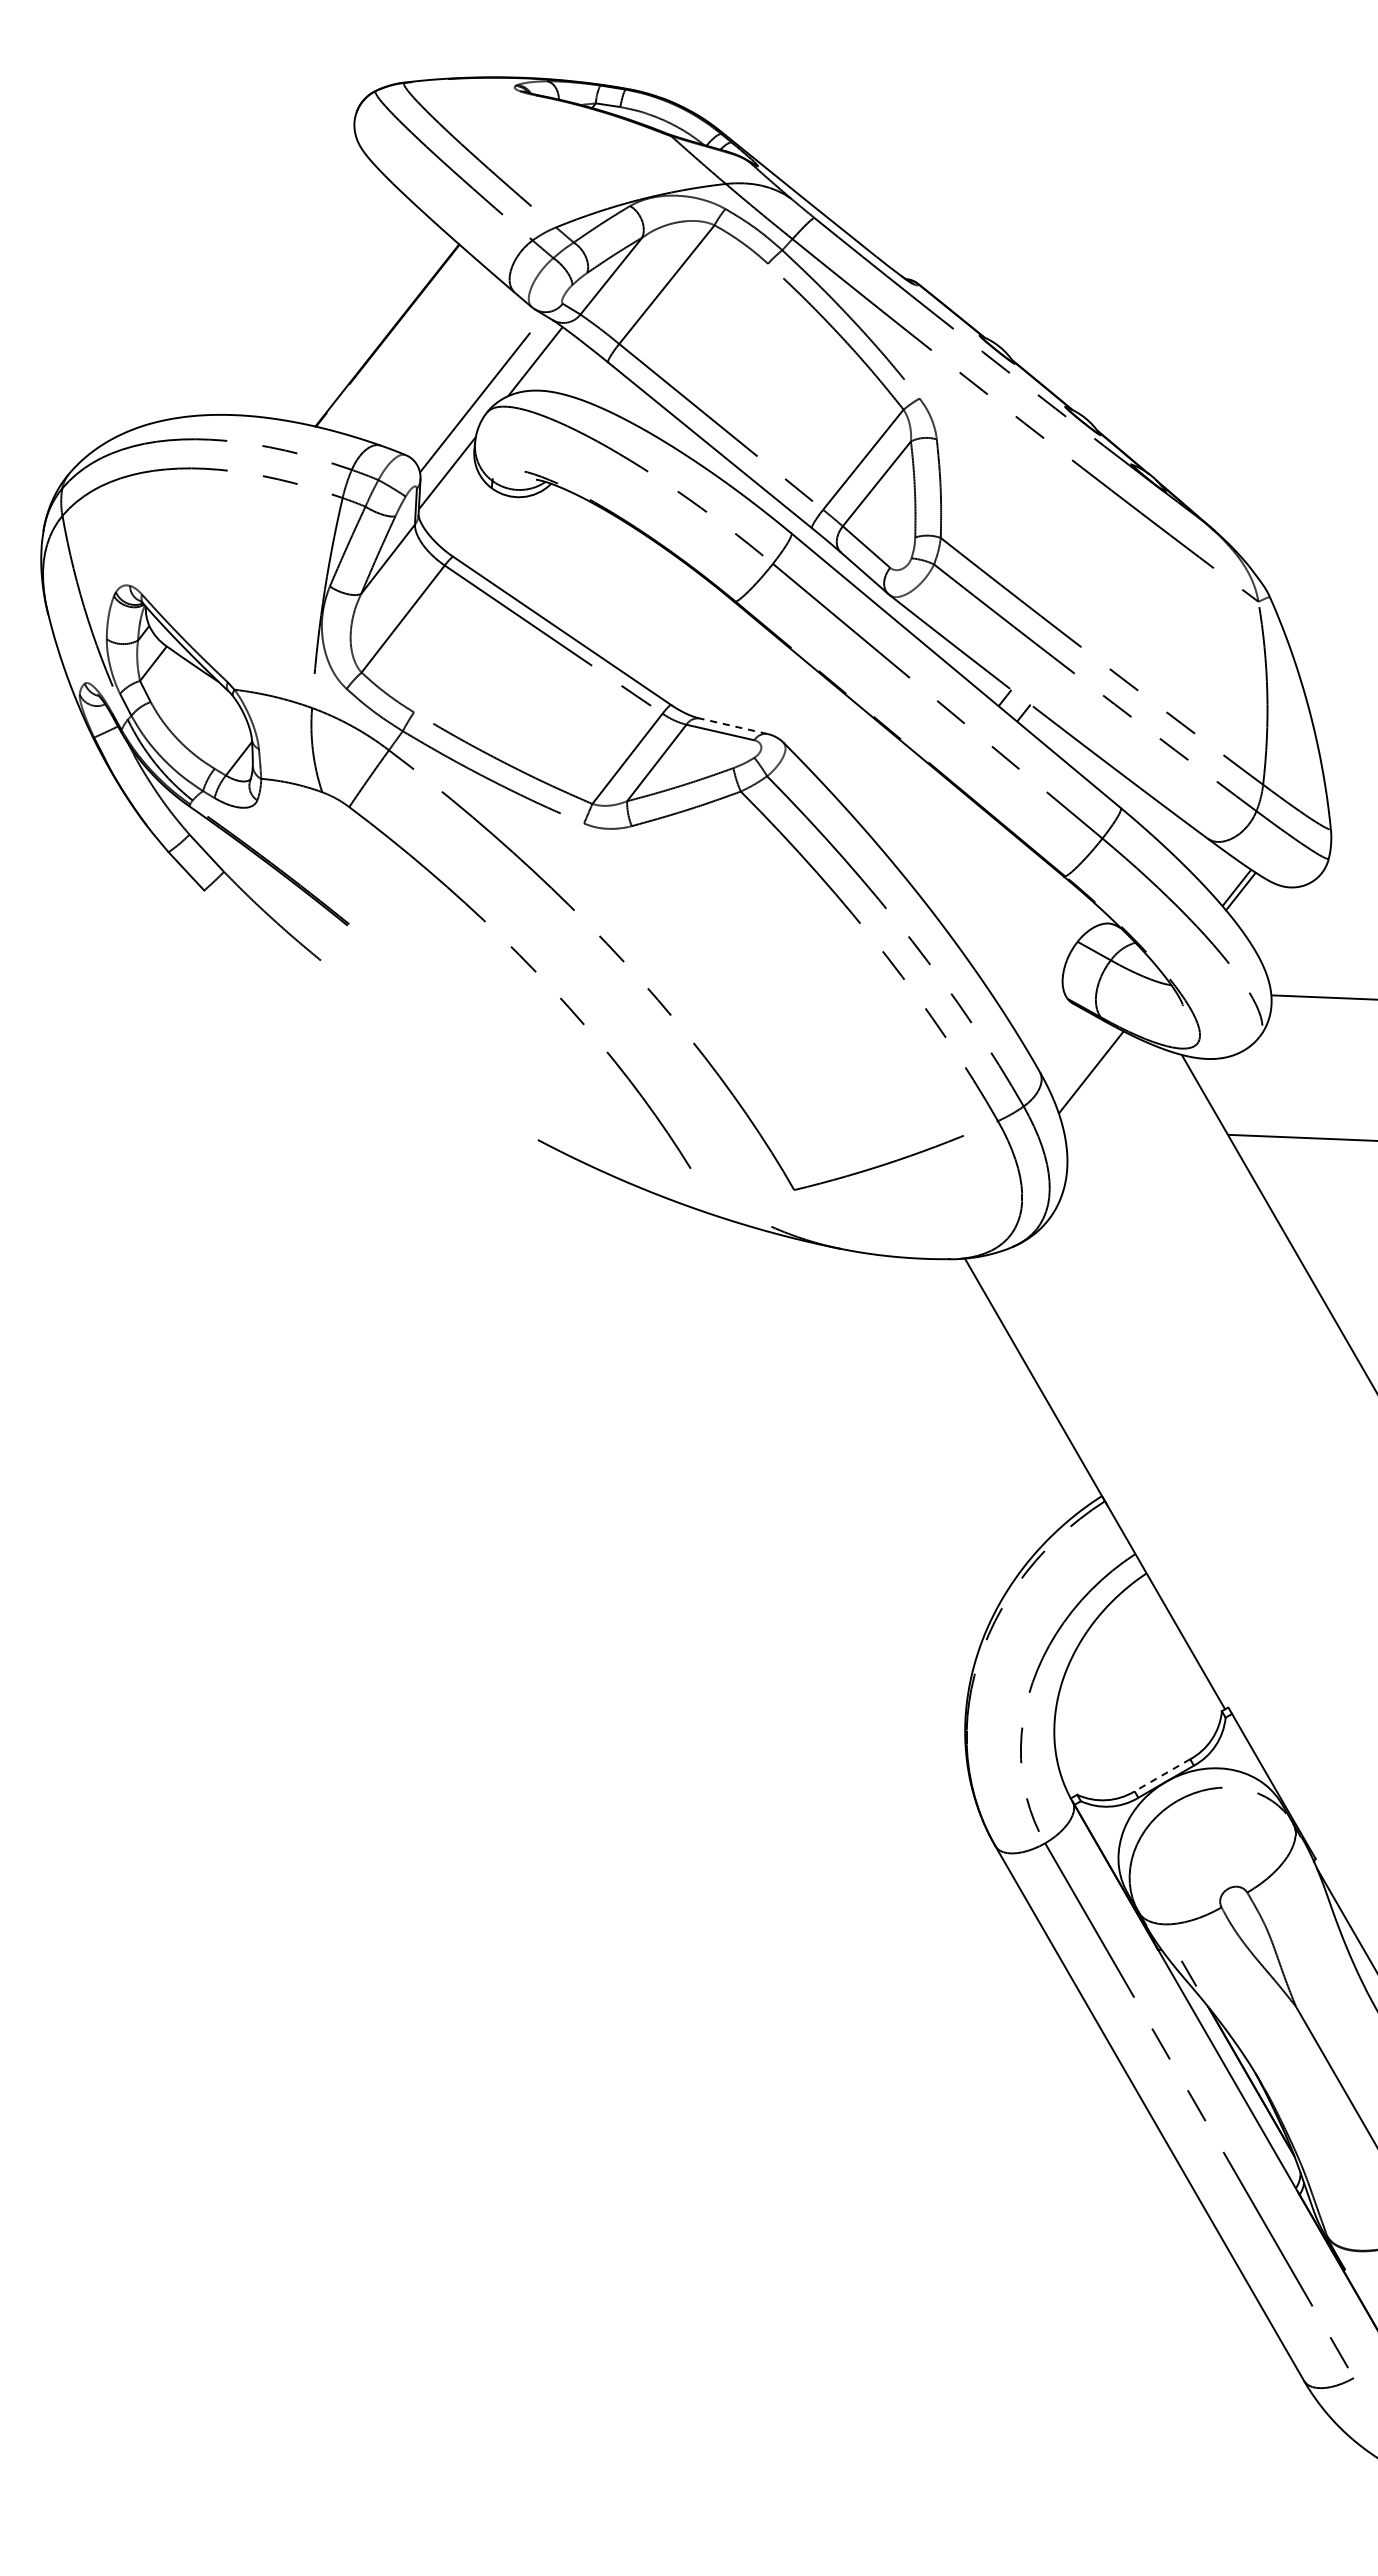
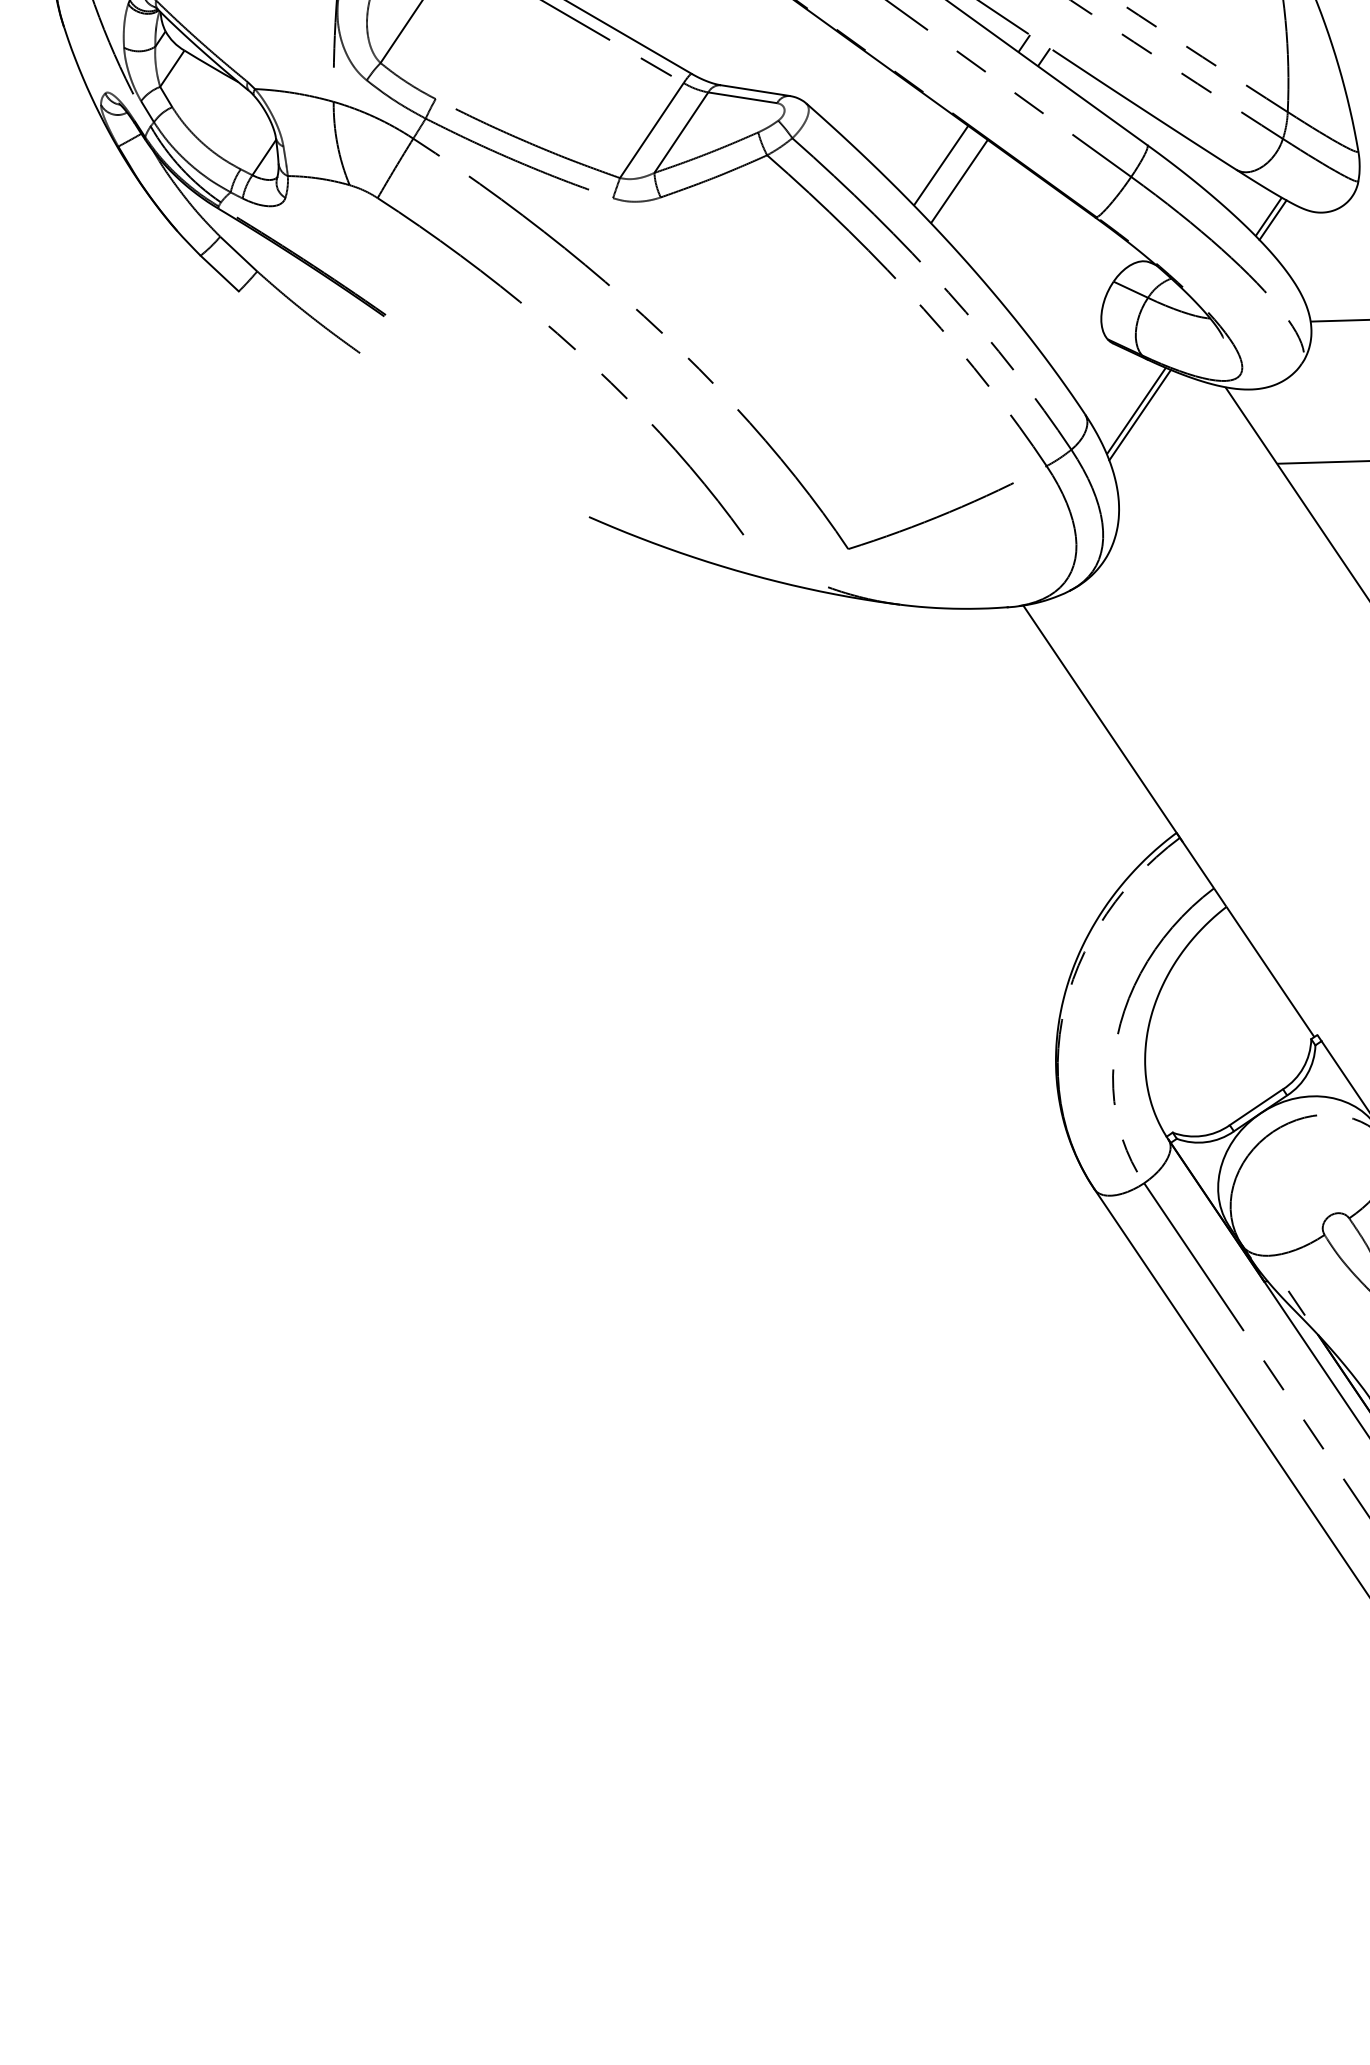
line: (733, 726) -> (755, 90), dashed -> solid
line: (913, 813) -> (940, 165), added
line: (930, 830) -> (959, 180), added
line: (1094, 1076) -> (1139, 414), added
line: (1162, 1775) -> (1256, 1107), dashed -> solid

